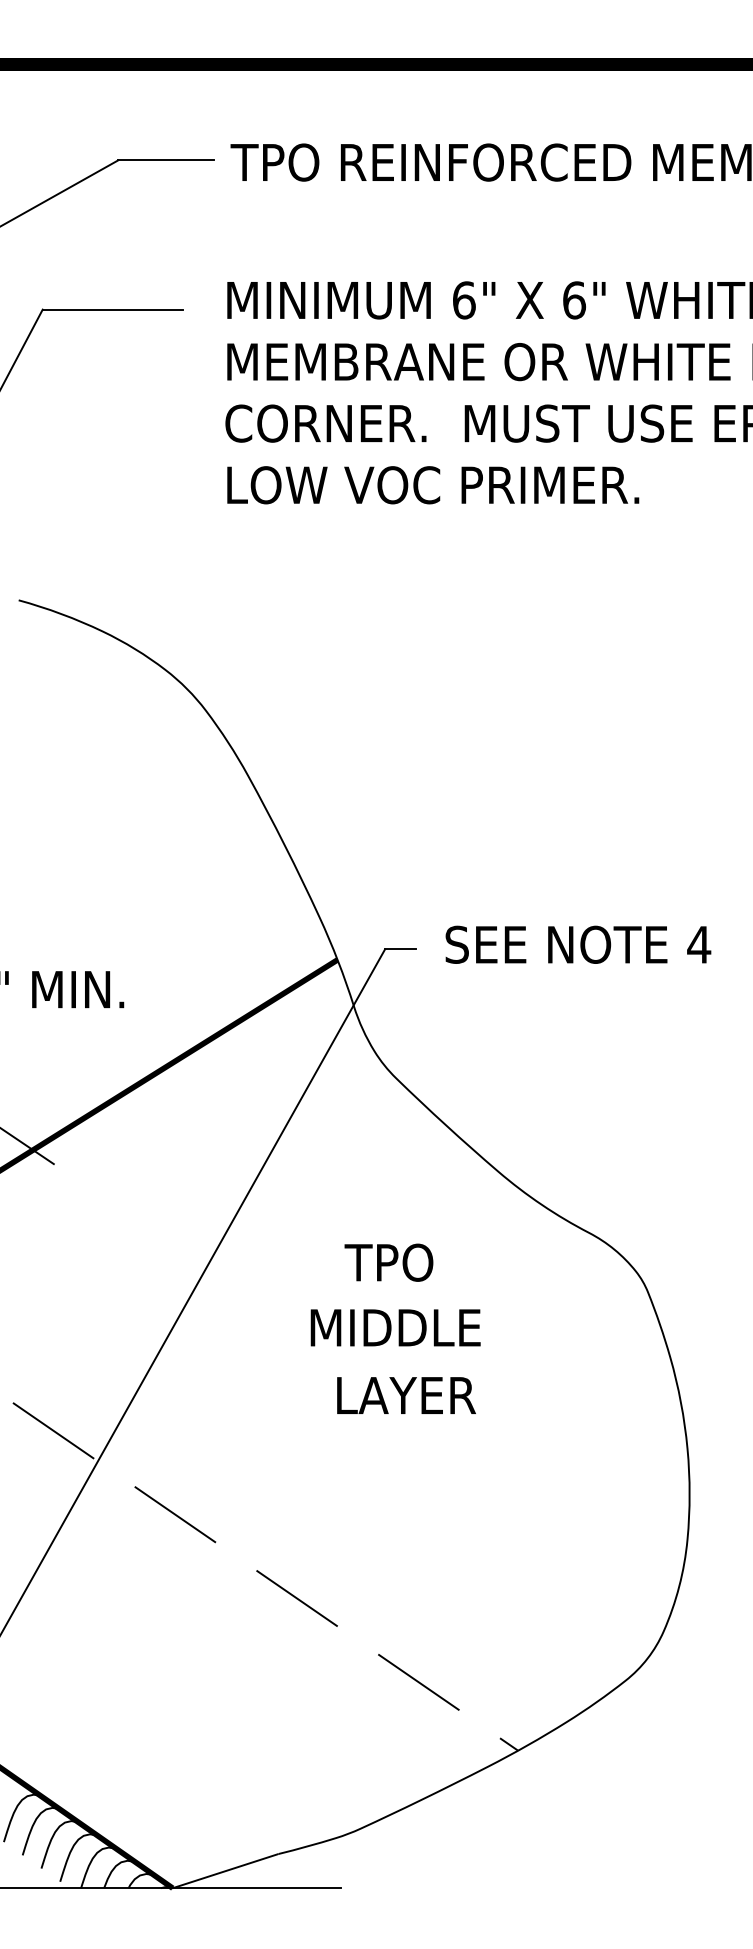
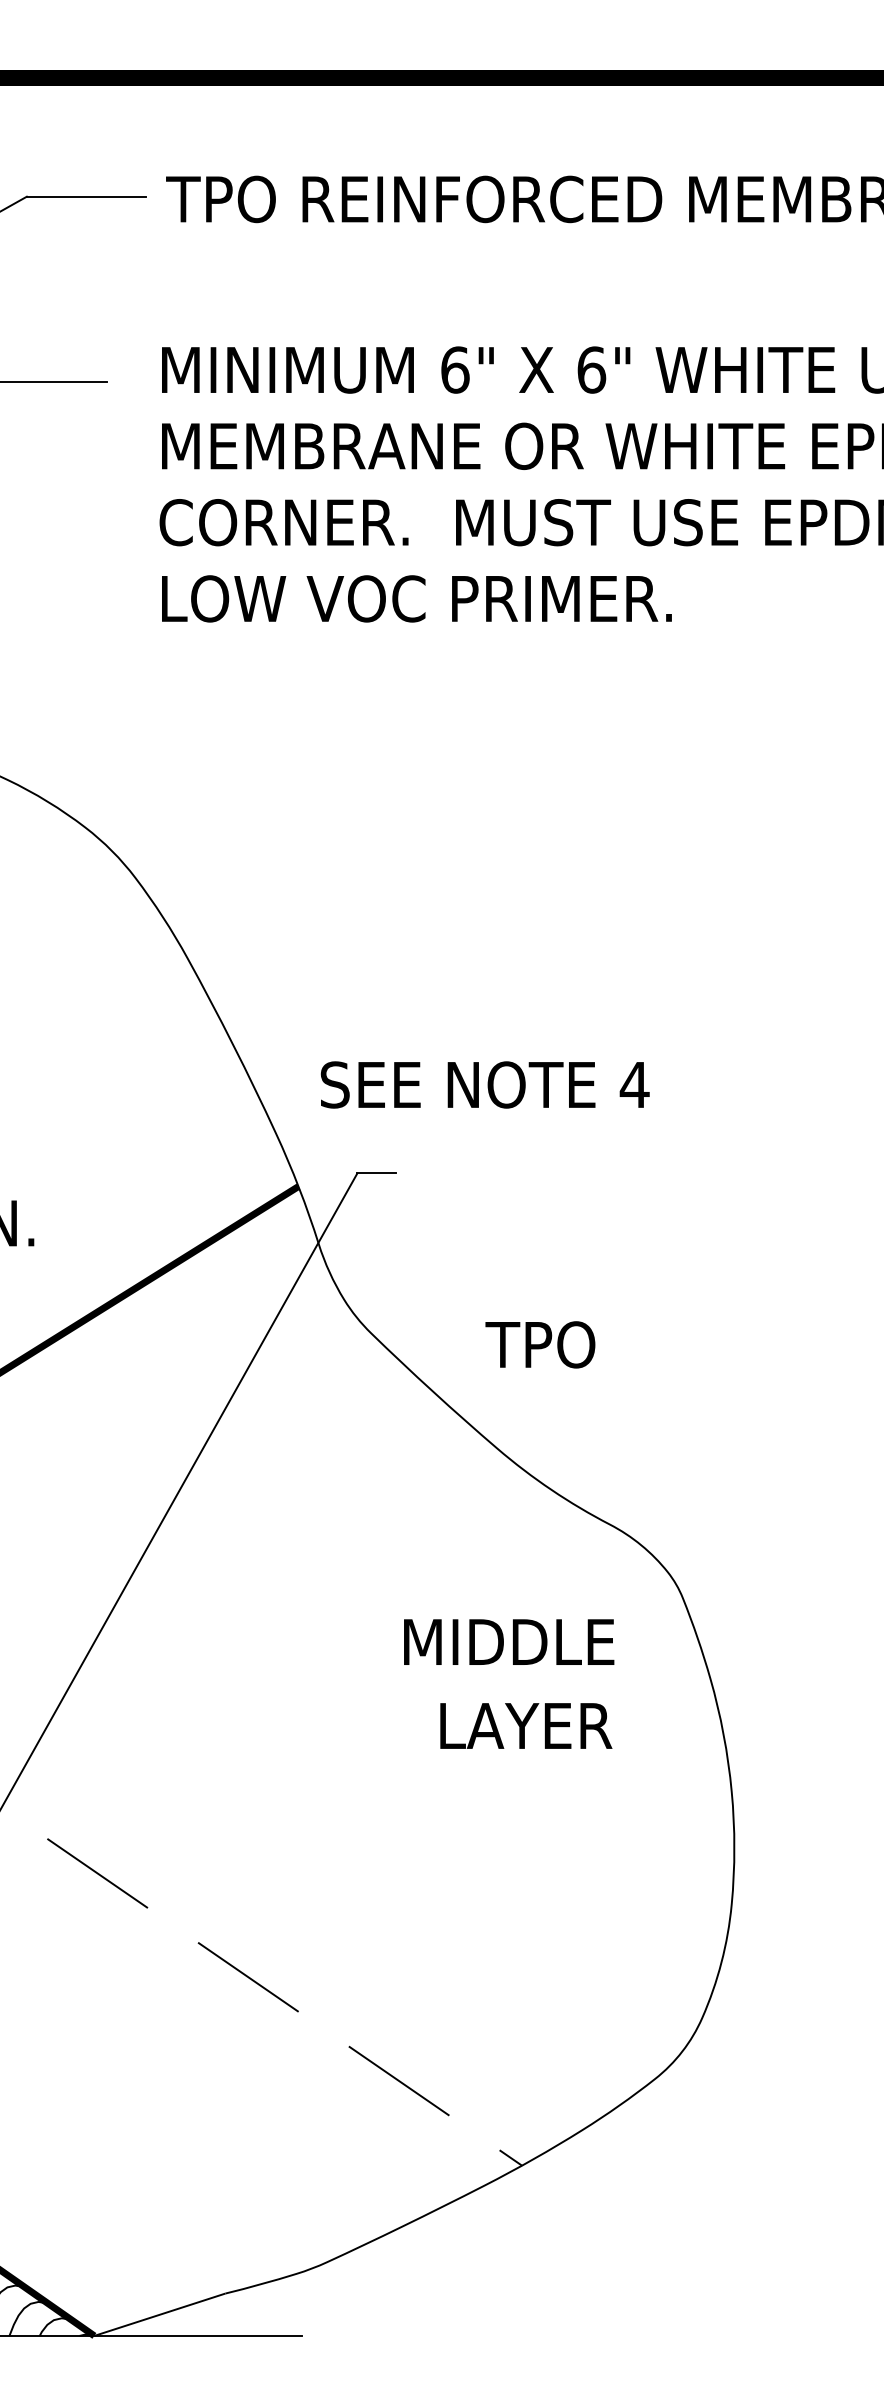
text: (578, 944) -> (485, 1084), moved
text: (388, 1262) -> (539, 1344), moved
text: (395, 1327) -> (508, 1641), moved
text: (406, 1395) -> (526, 1725), moved

